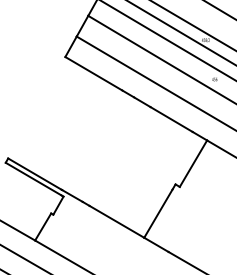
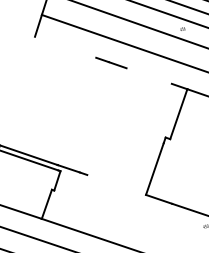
line: (93, 73) -> (65, 47), removed
line: (171, 119) -> (149, 76), removed
line: (116, 221) -> (116, 184), removed

